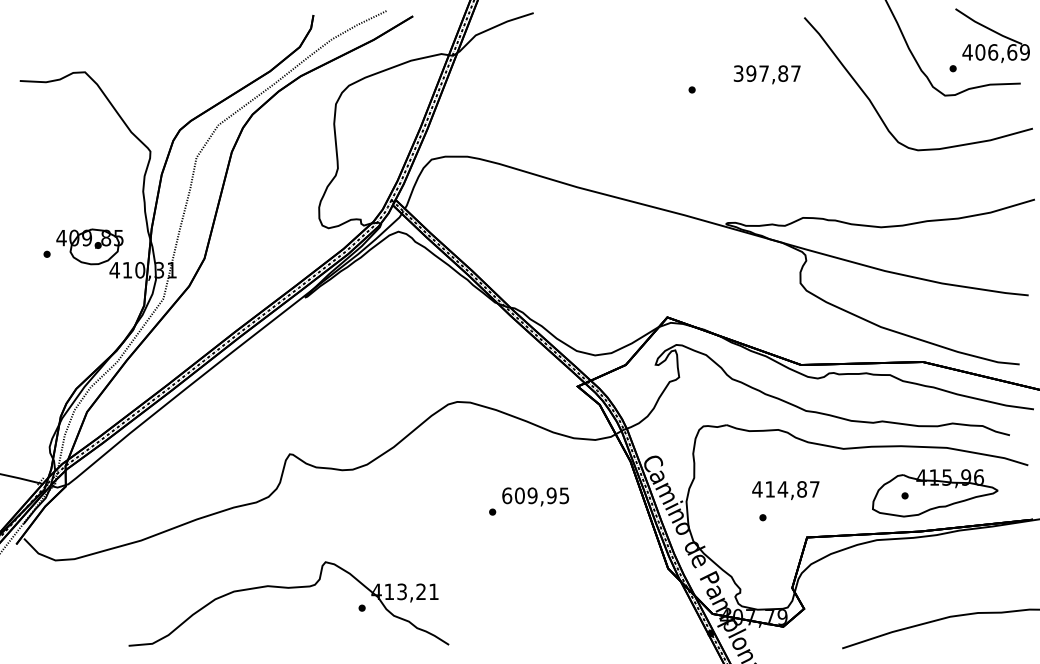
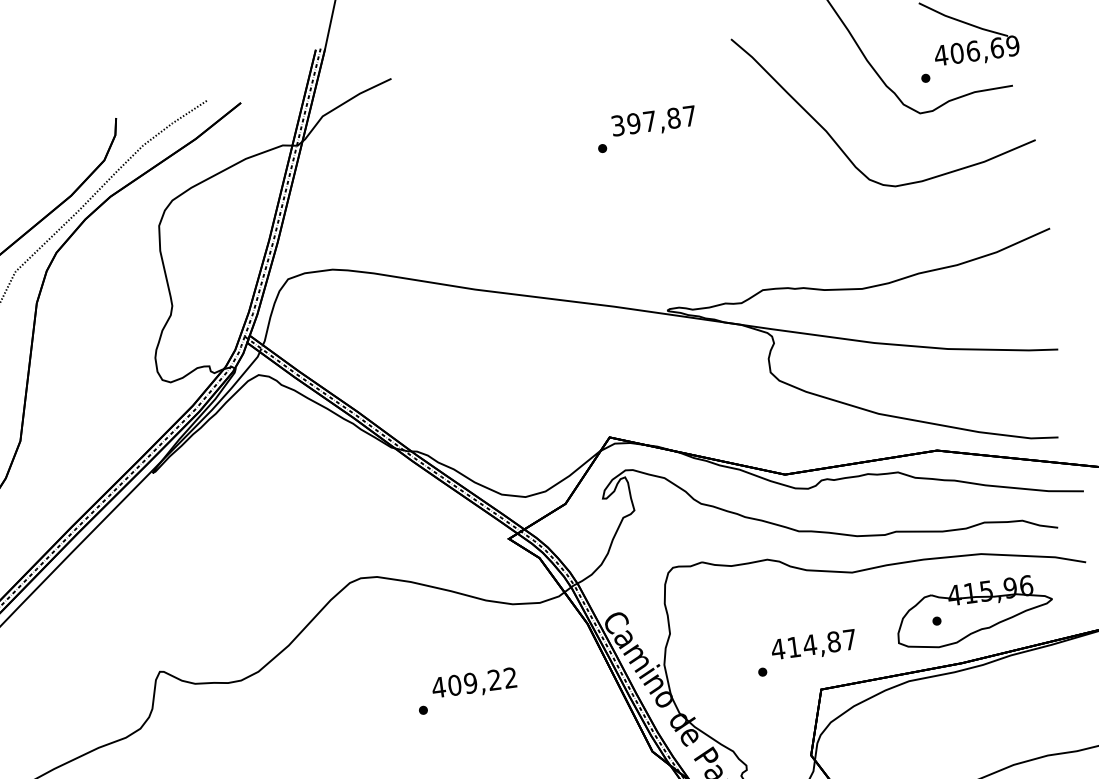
text: (766, 74) -> (653, 122), moved
text: (785, 490) -> (813, 646), moved
text: (535, 495) -> (474, 682), 609,95 -> 409,22

